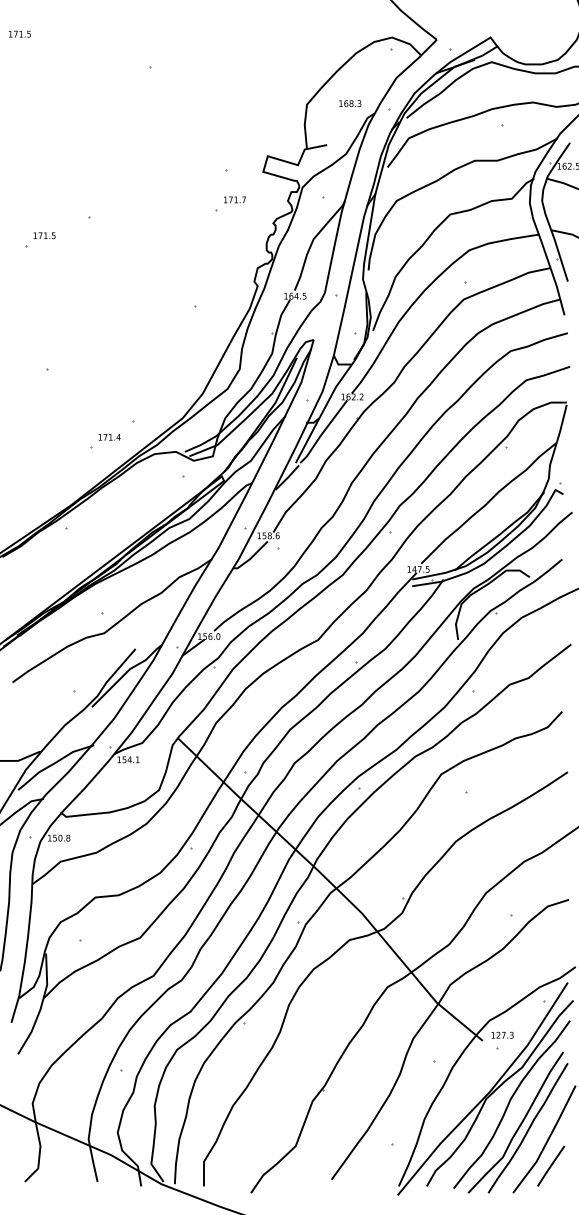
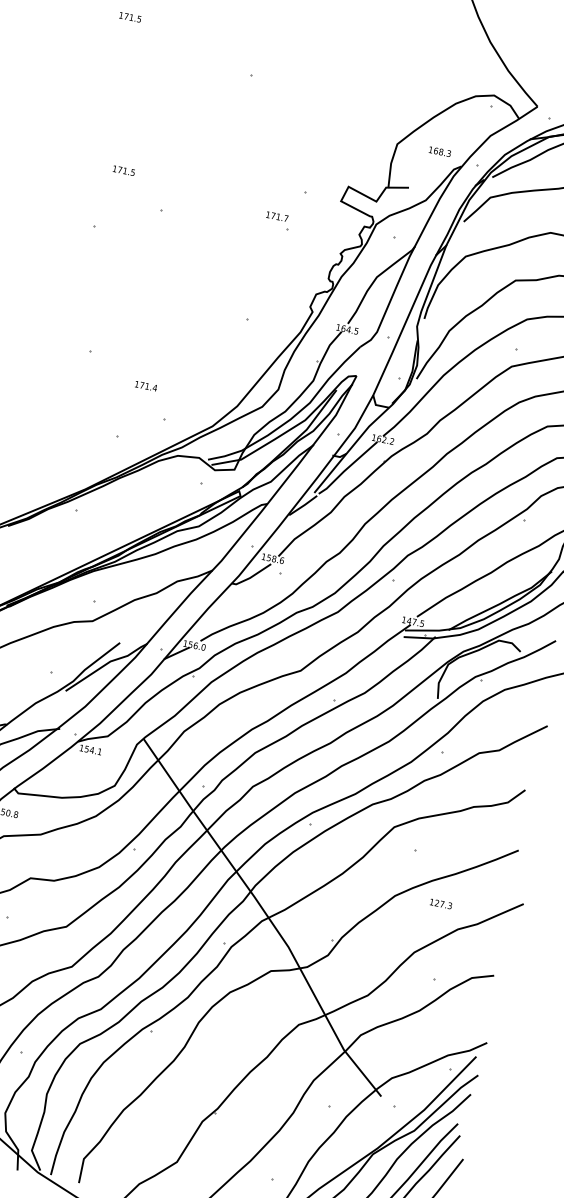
text: (234, 199) -> (276, 216), moved
text: (44, 235) -> (123, 170), moved
text: (109, 437) -> (146, 386), moved
text: (502, 1034) -> (441, 903), moved

